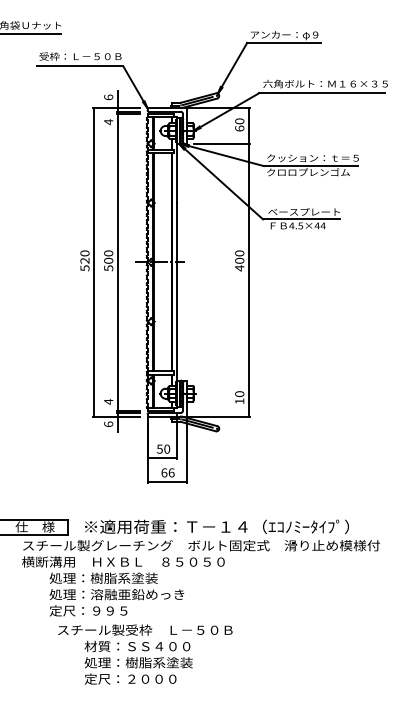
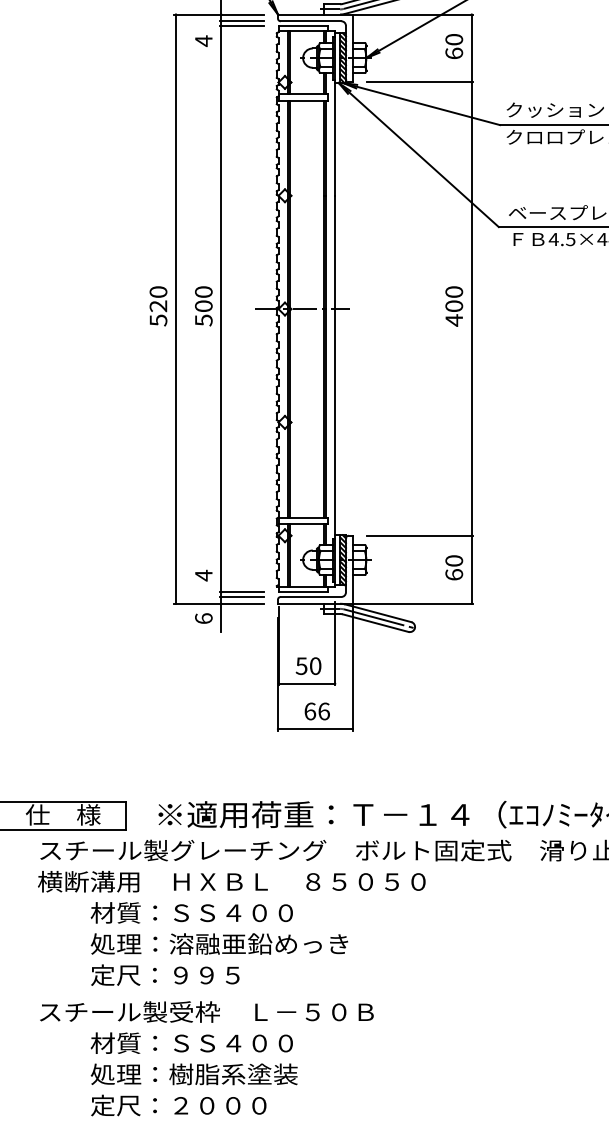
line: (221, 380) -> (419, 534), added
text: (239, 401) -> (453, 575), 10 -> 60
text: (103, 577) -> (193, 911), 処理：樹脂系塗装 -> 材質：ＳＳ４００
text: (145, 654) -> (207, 1058), moved

